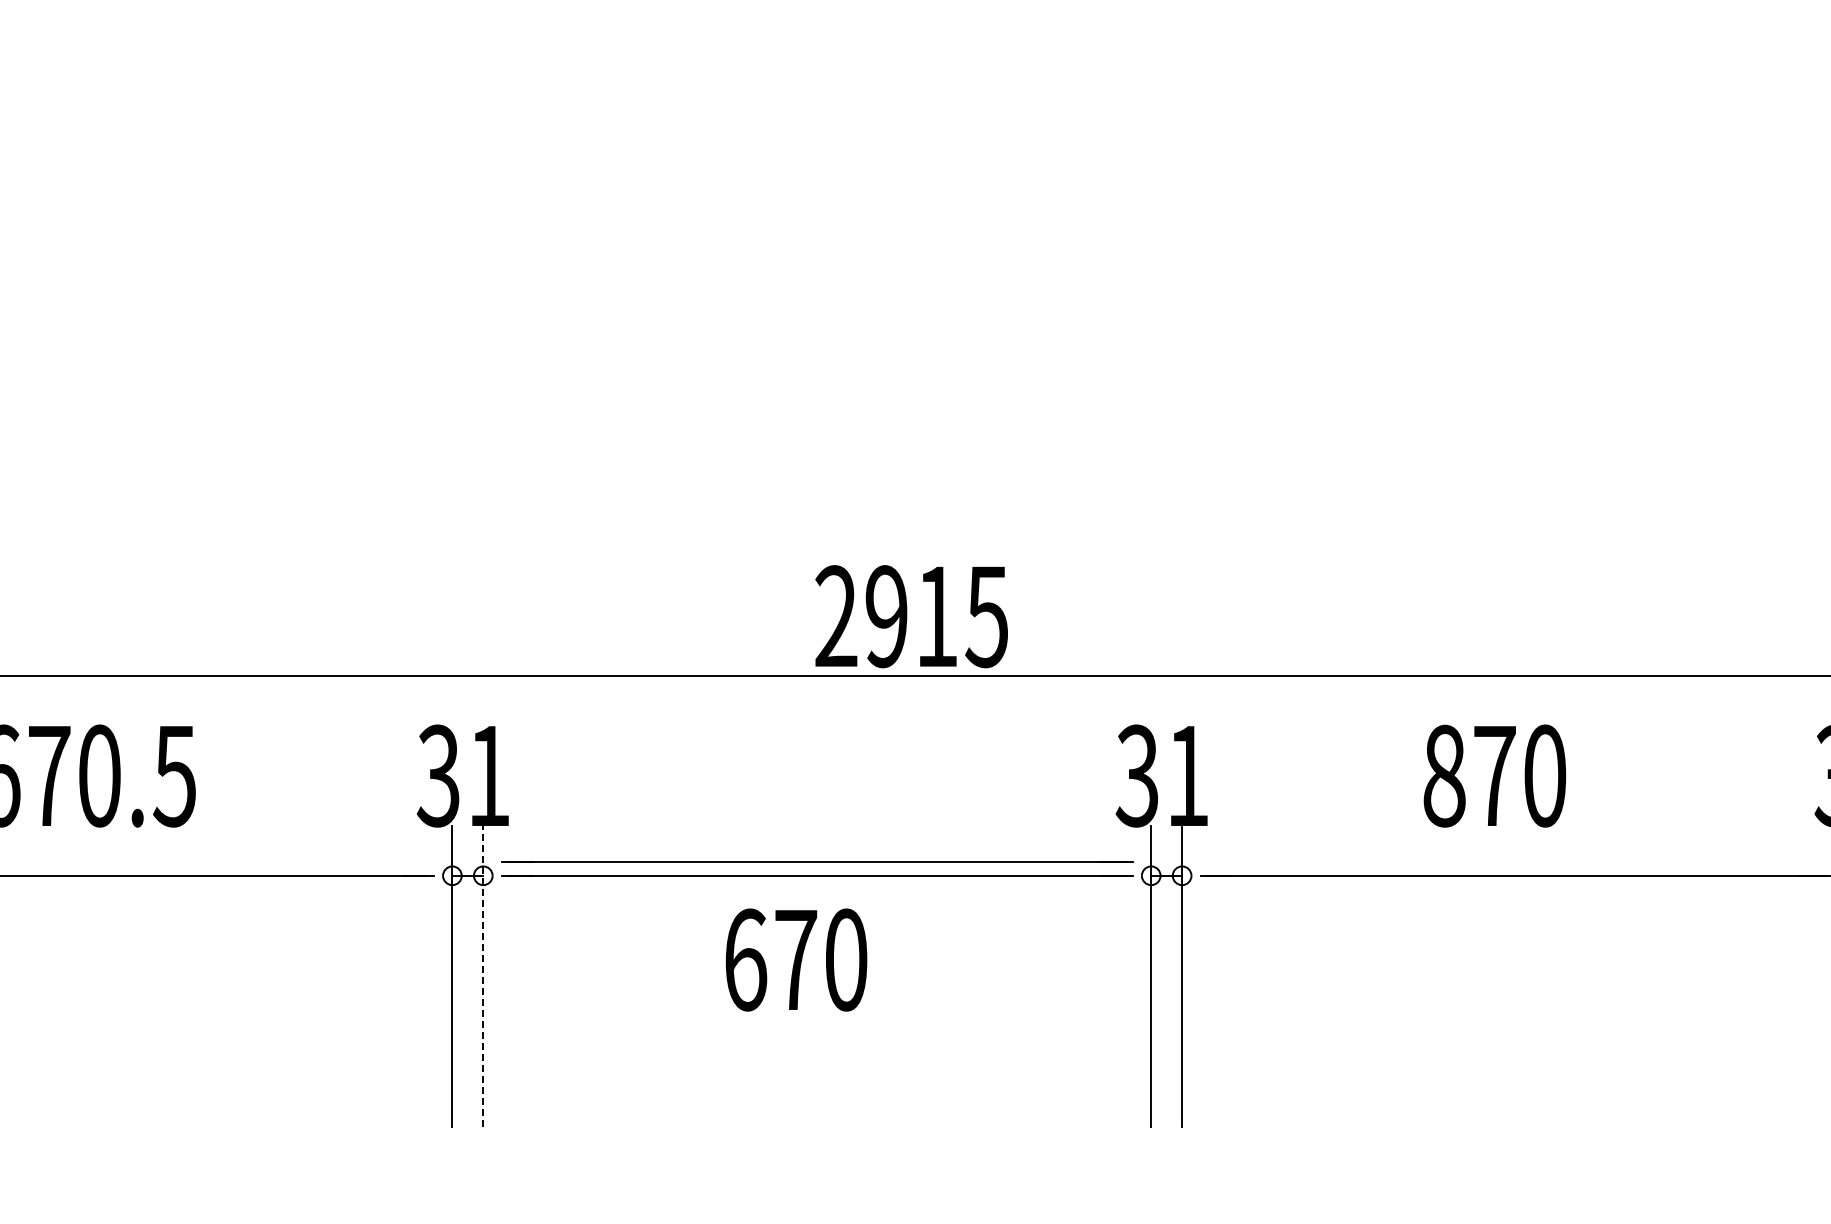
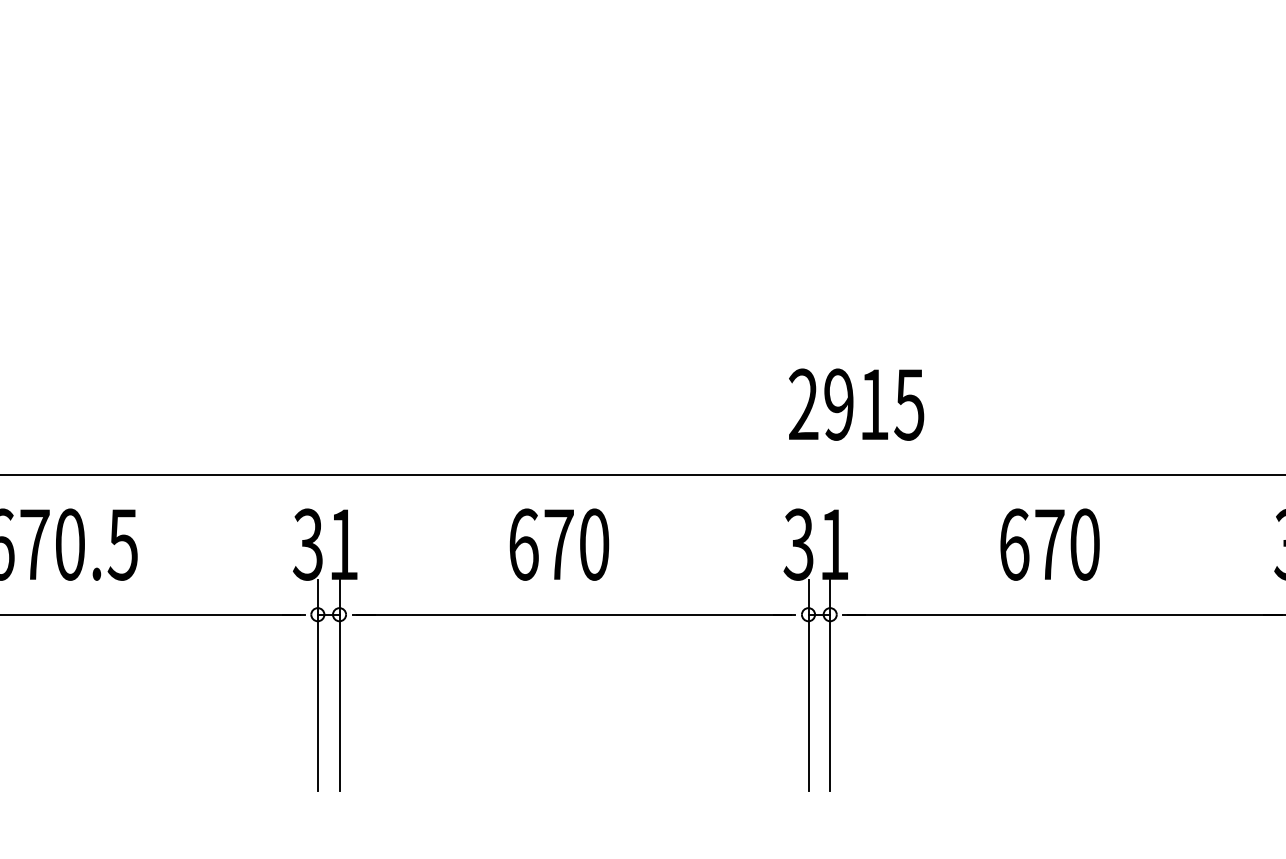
text: (911, 616) -> (856, 404), moved
text: (1444, 775) -> (1014, 544), 870 -> 670
line: (817, 861) -> (574, 604), removed
text: (796, 959) -> (559, 544), moved
line: (483, 976) -> (339, 685), dashed -> solid

